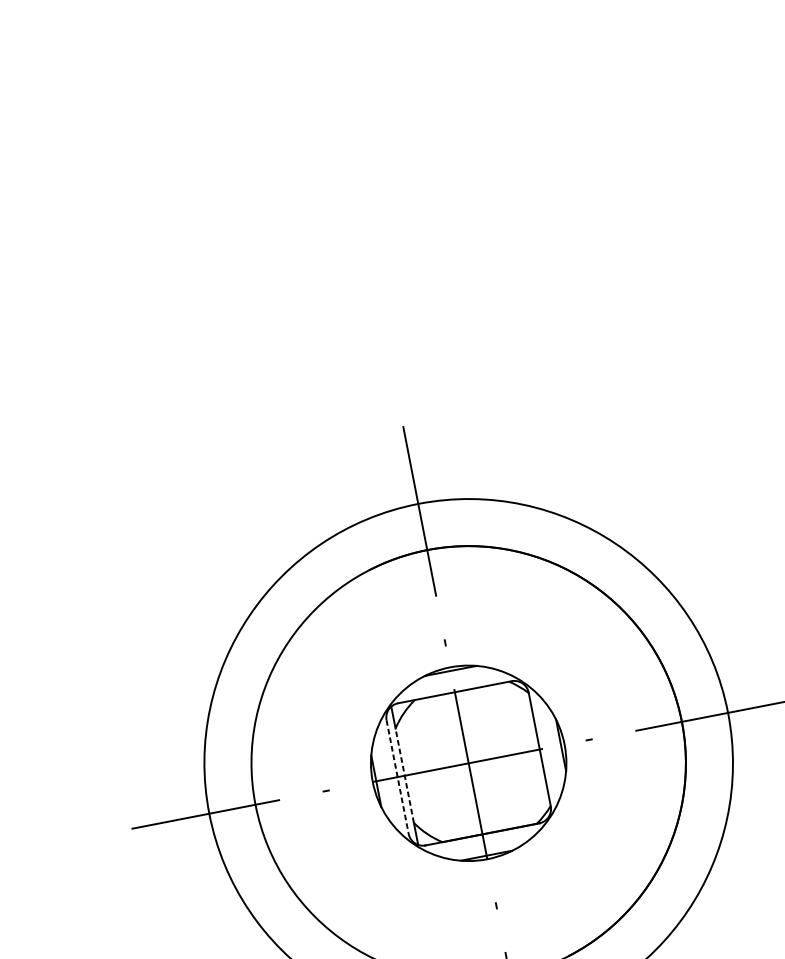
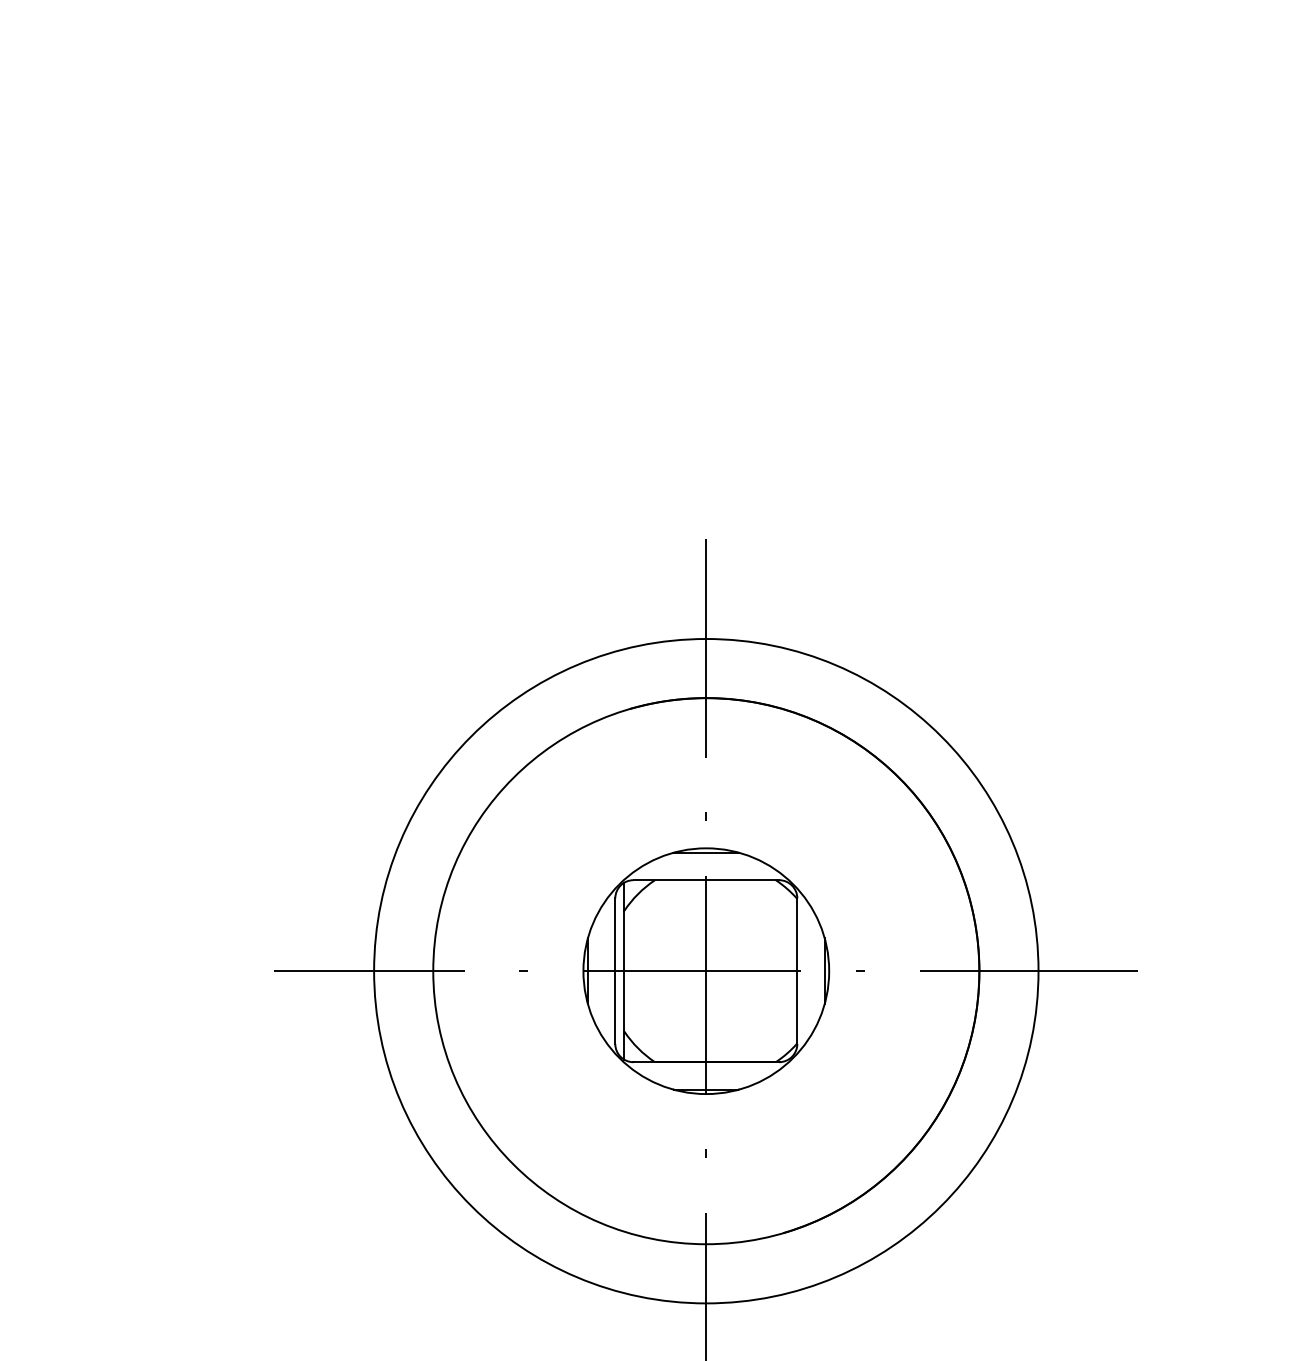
line: (404, 775) -> (624, 970), dashed -> solid
line: (397, 777) -> (615, 971), dashed -> solid

